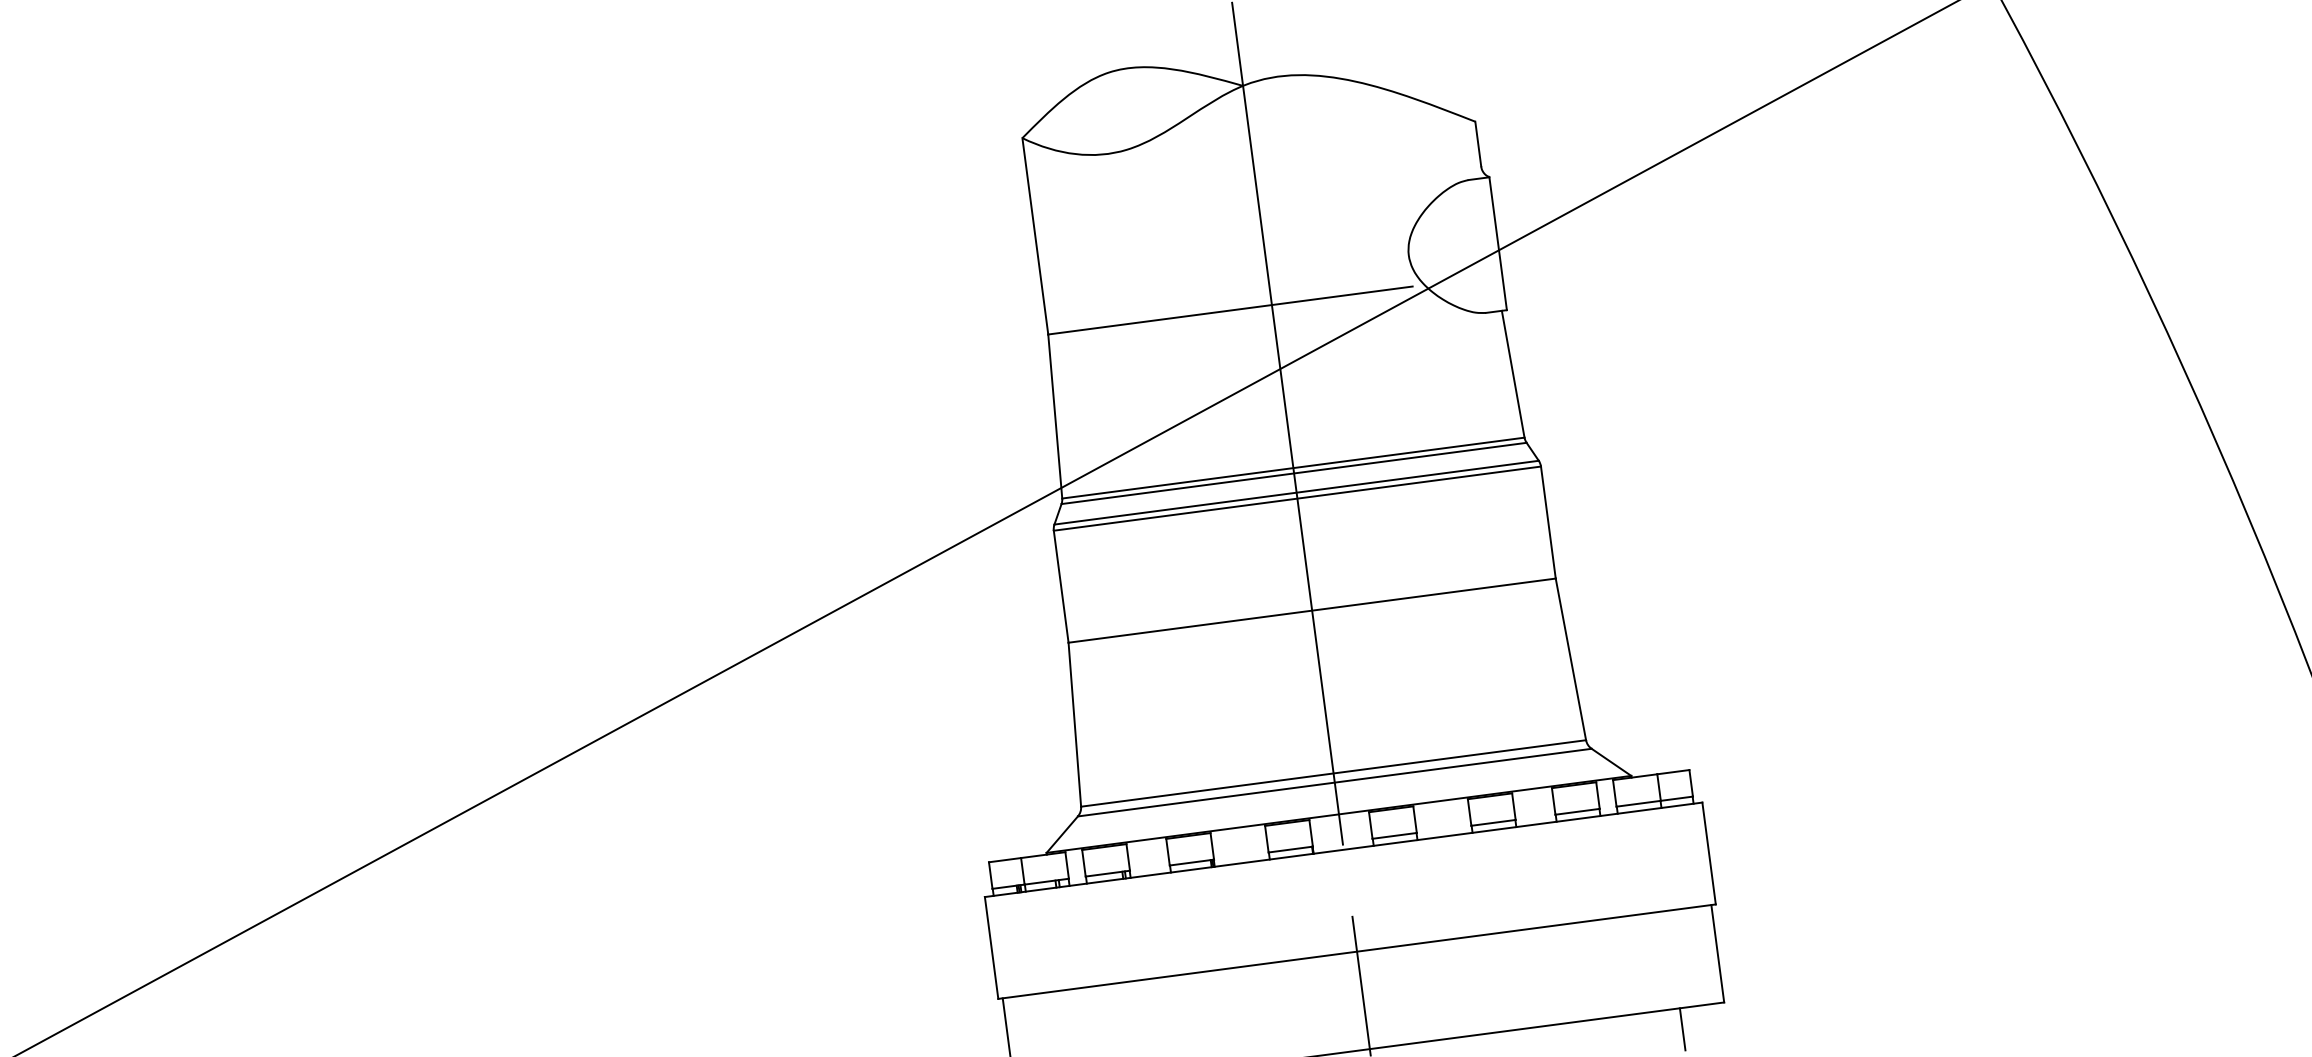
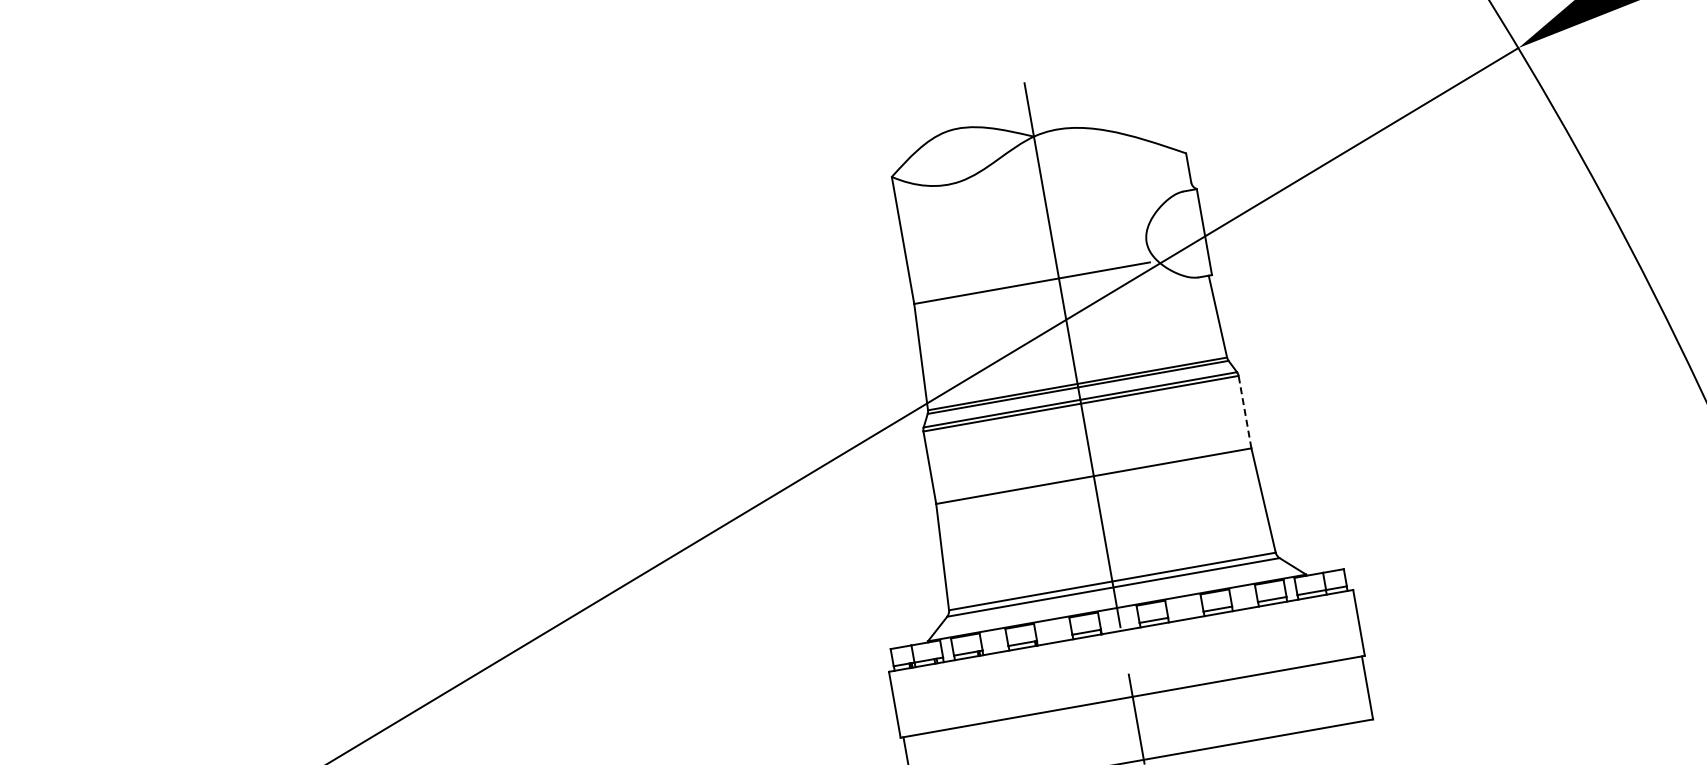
line: (1549, 523) -> (1245, 412), solid -> dashed
line: (1682, 1028) -> (1346, 737), removed

